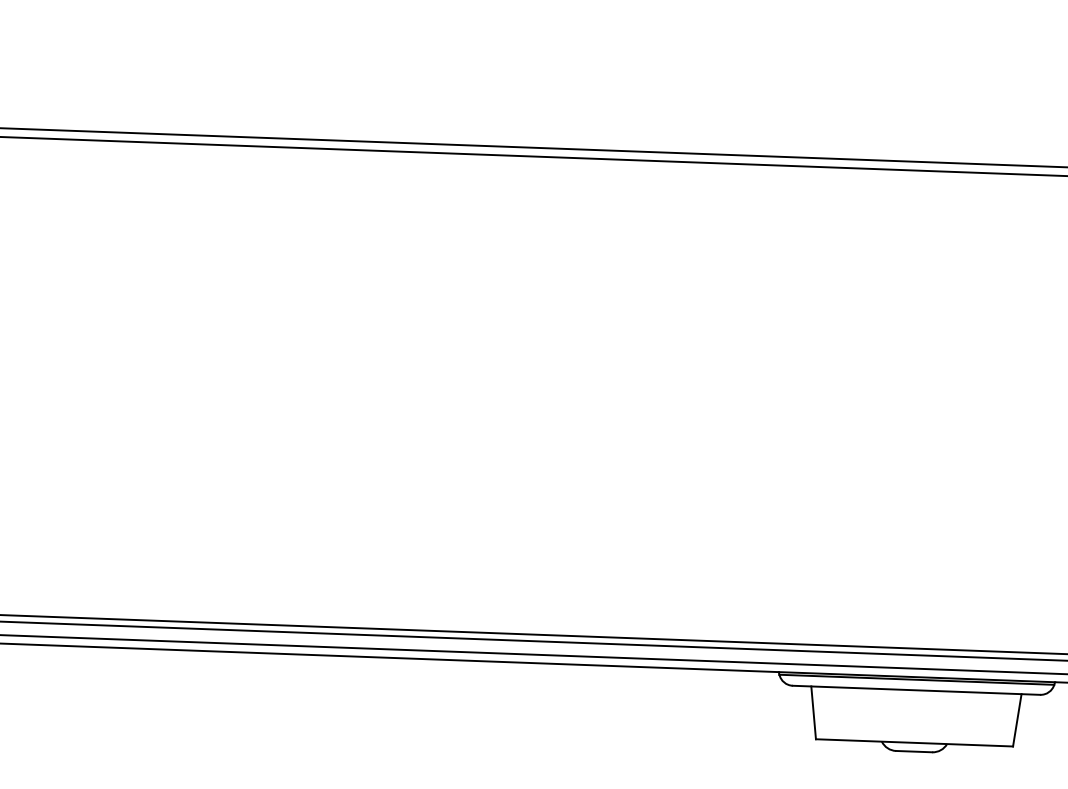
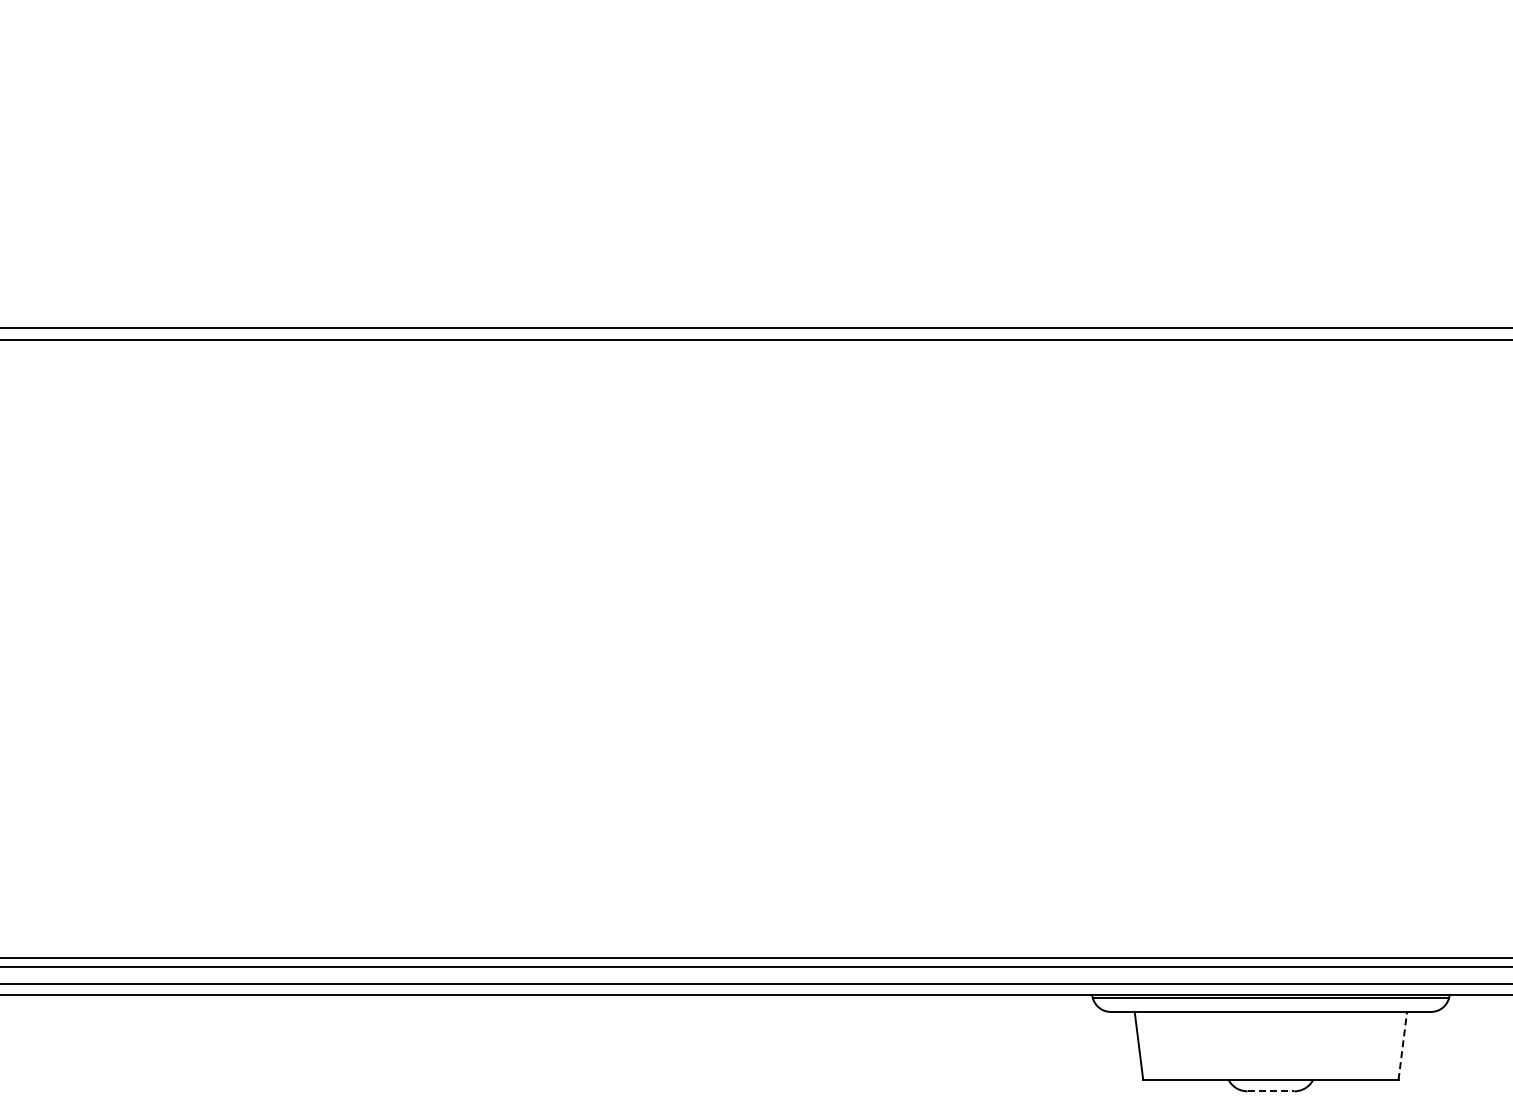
line: (1017, 719) -> (1402, 1045), solid -> dashed
line: (914, 751) -> (1271, 1091), solid -> dashed

